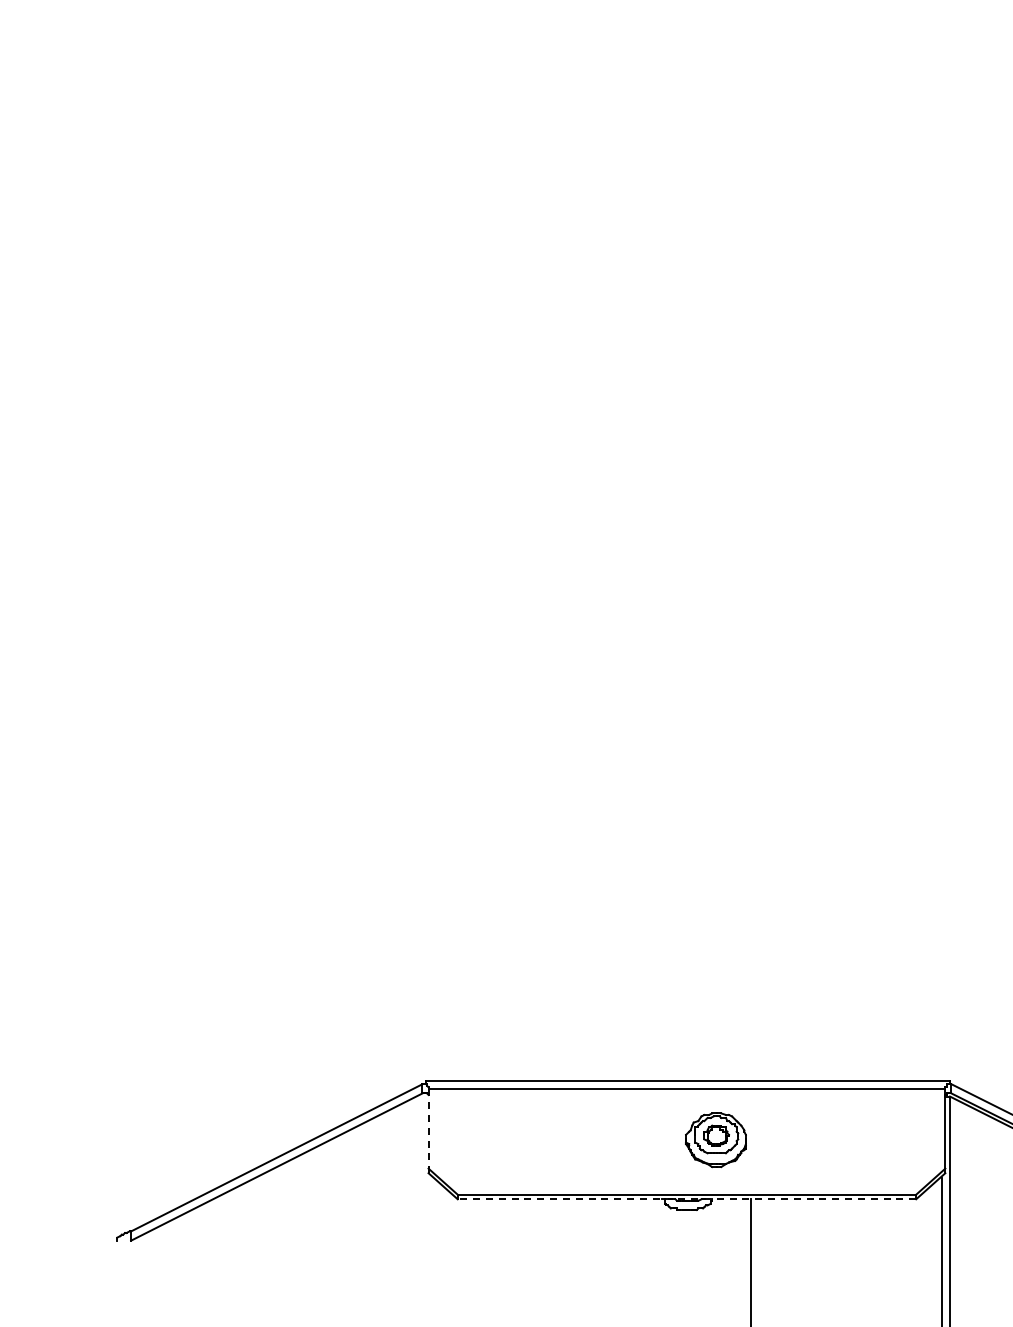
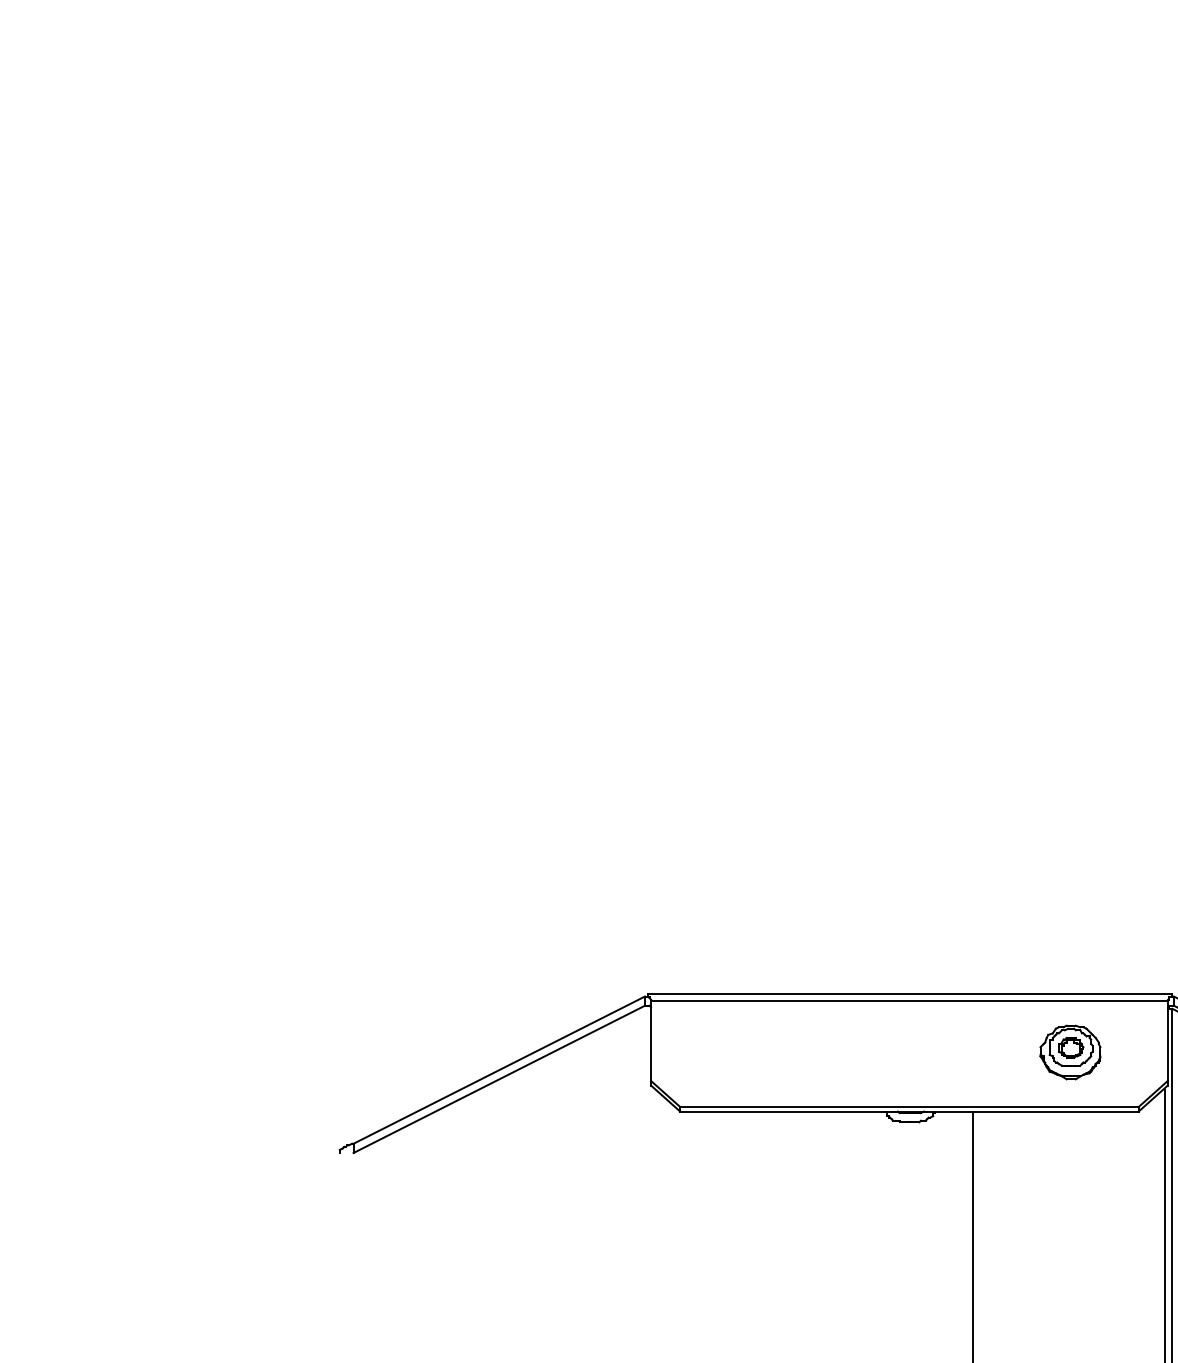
line: (429, 1130) -> (651, 1042), dashed -> solid
part: (716, 1140) -> (1070, 1052), moved
line: (686, 1199) -> (908, 1111), dashed -> solid

